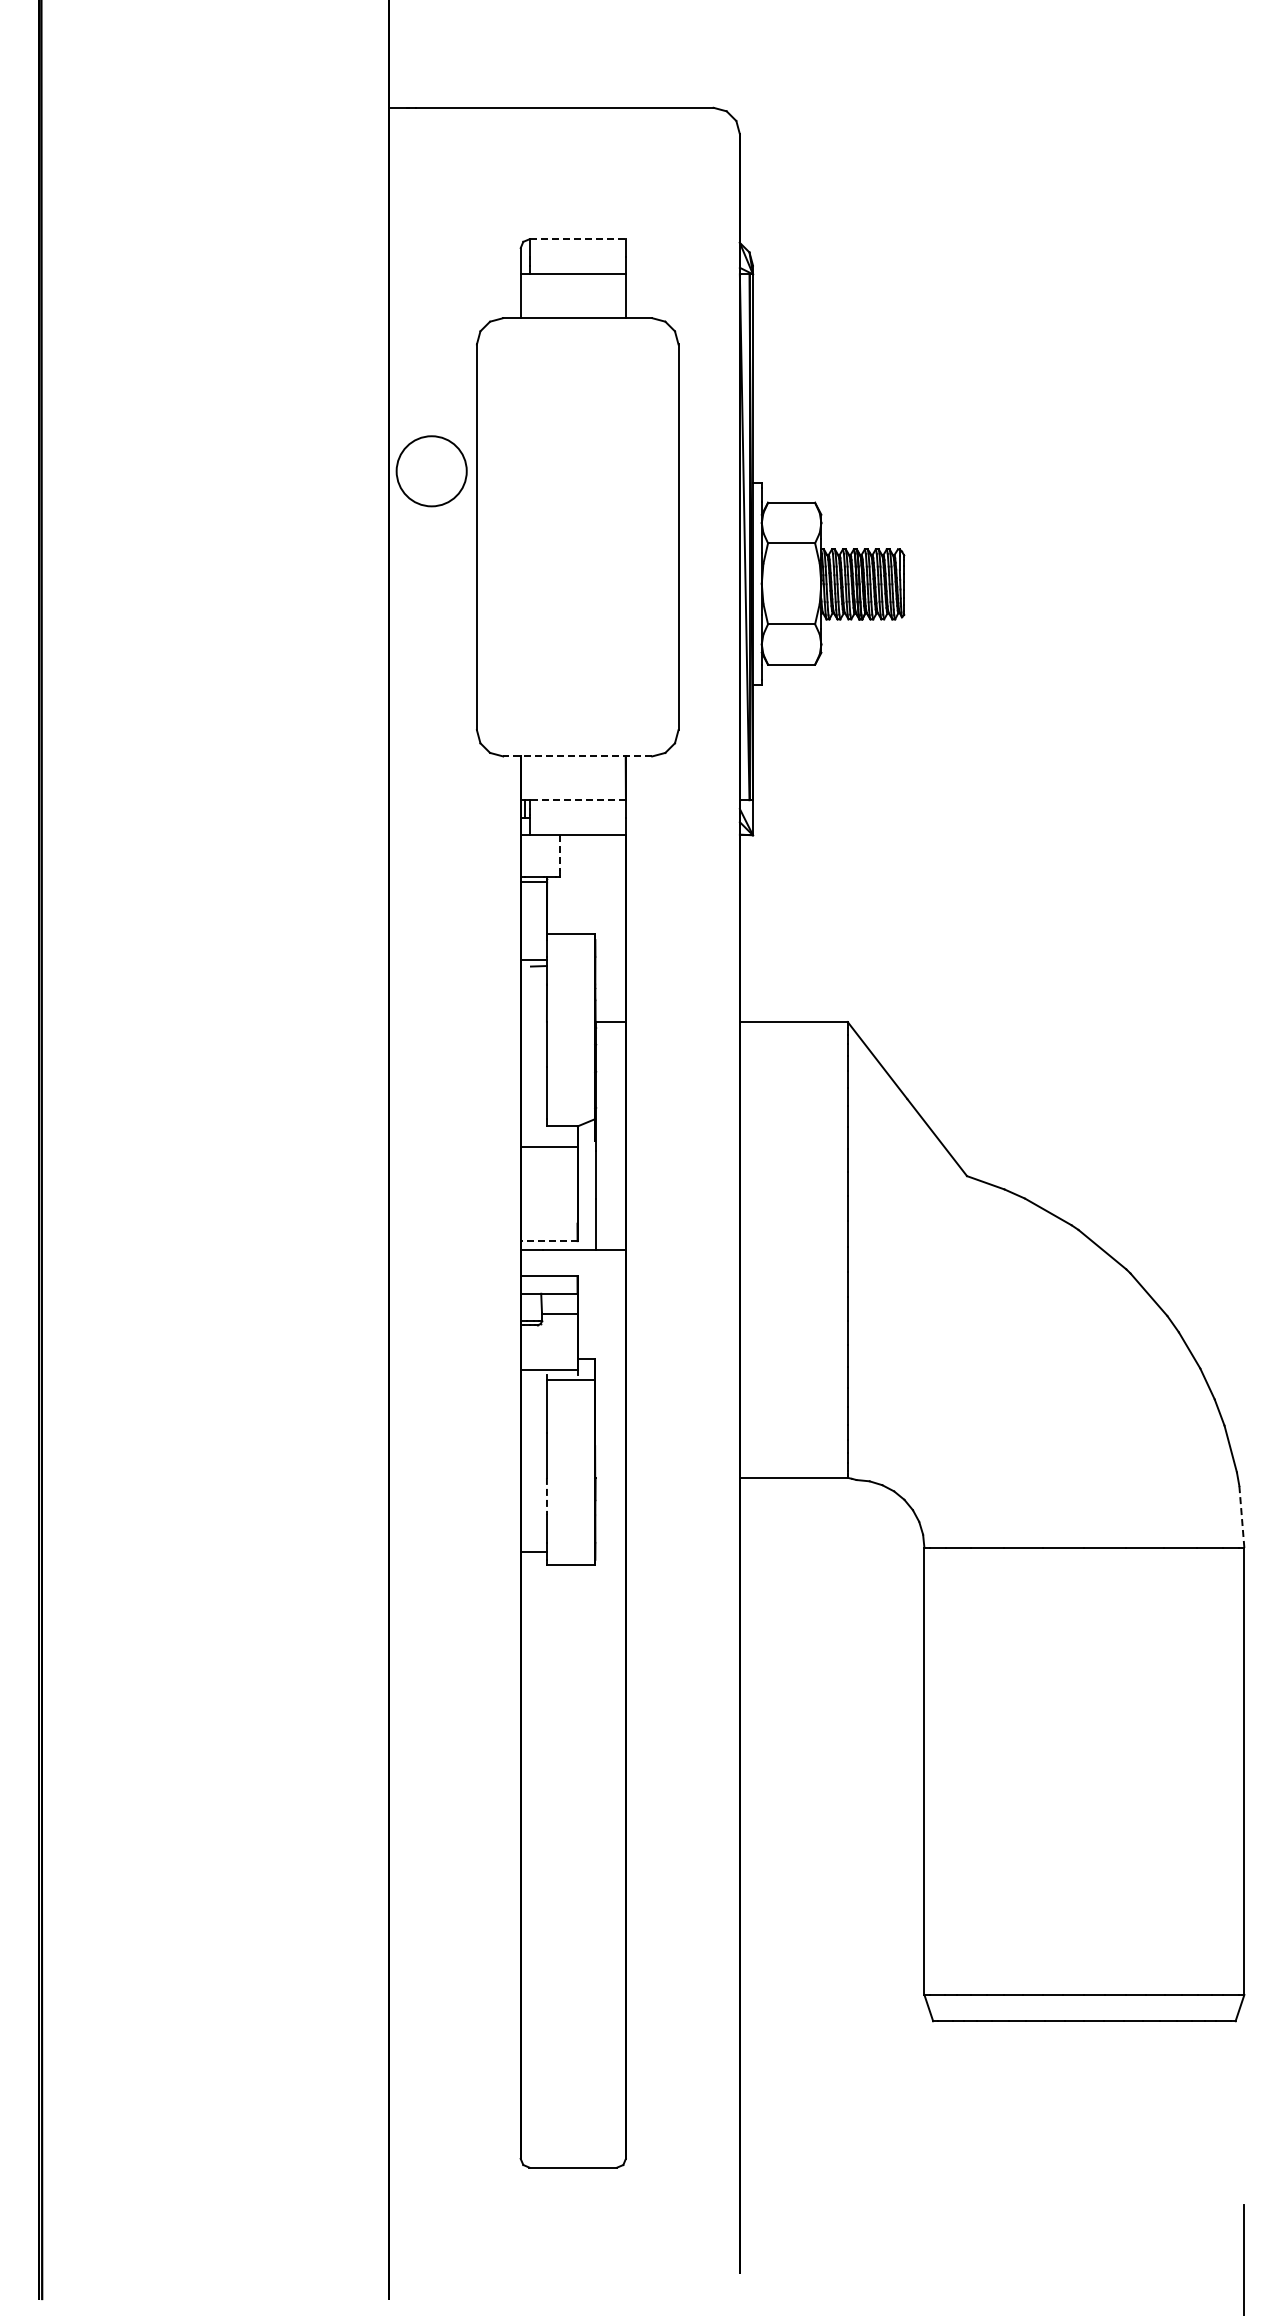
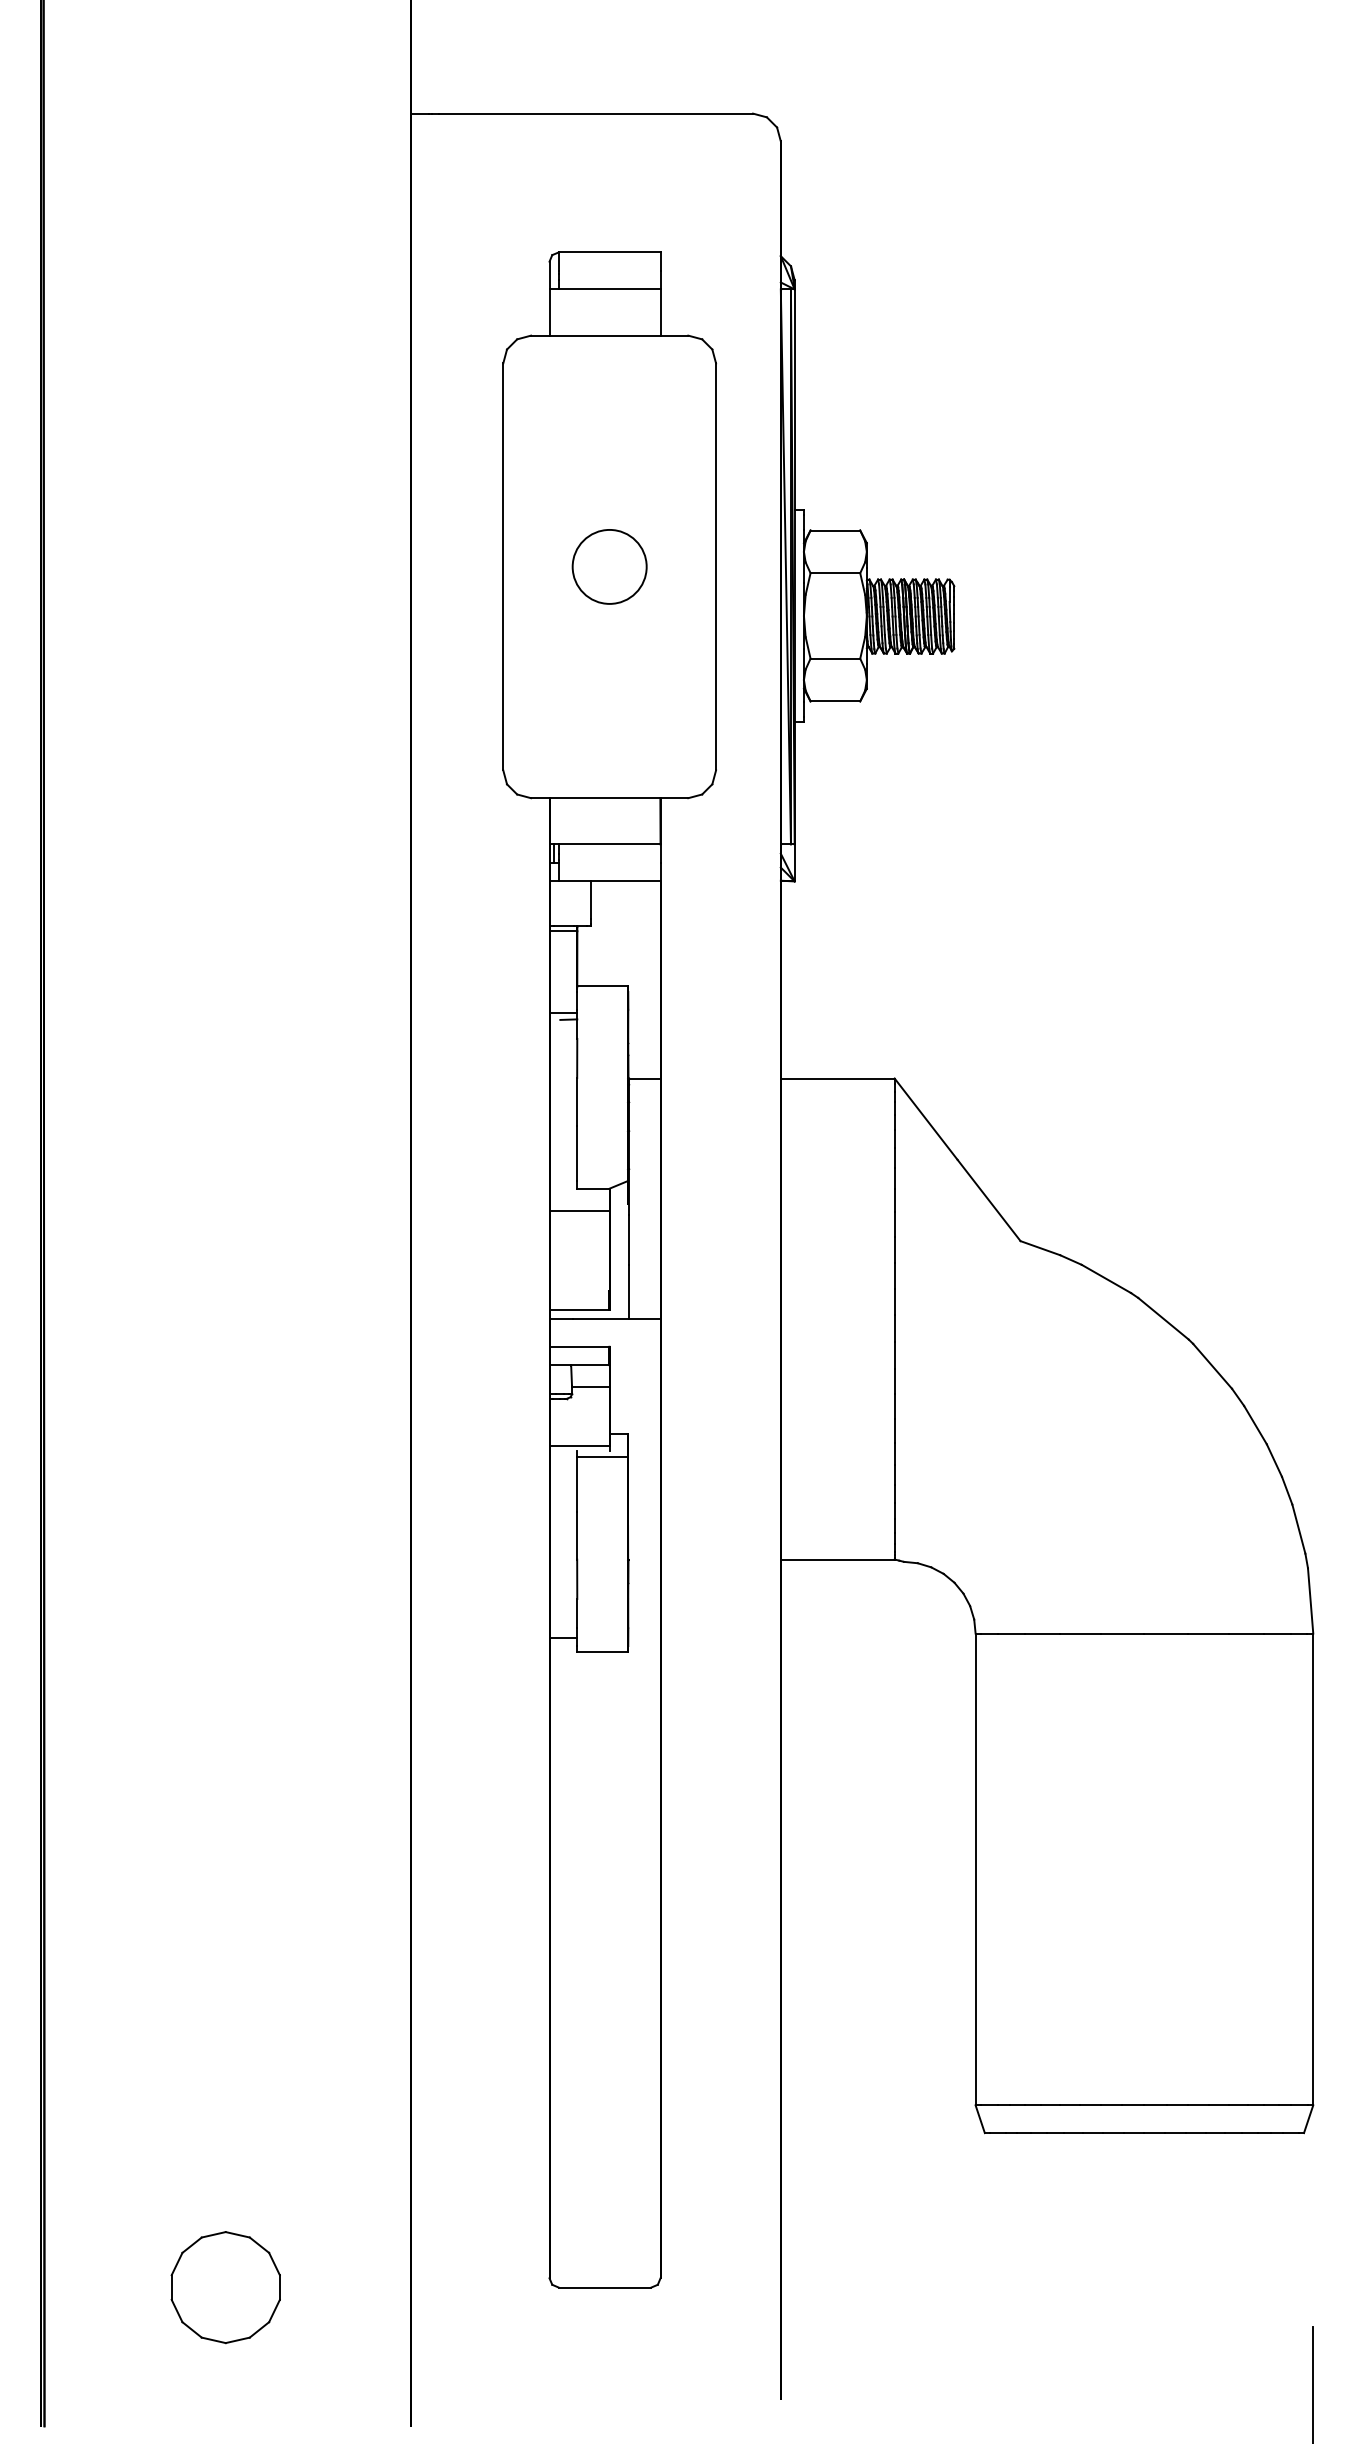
line: (578, 239) -> (610, 252), dashed -> solid
circle: (431, 471) -> (609, 567), moved
line: (577, 756) -> (609, 798), dashed -> solid
line: (577, 800) -> (609, 844), dashed -> solid
line: (560, 853) -> (591, 900), dashed -> solid
line: (548, 1241) -> (578, 1310), dashed -> solid
line: (546, 1496) -> (576, 1579), dashed -> solid
line: (1241, 1516) -> (1310, 1600), dashed -> solid
part: (213, 2167) -> (225, 2287), added

